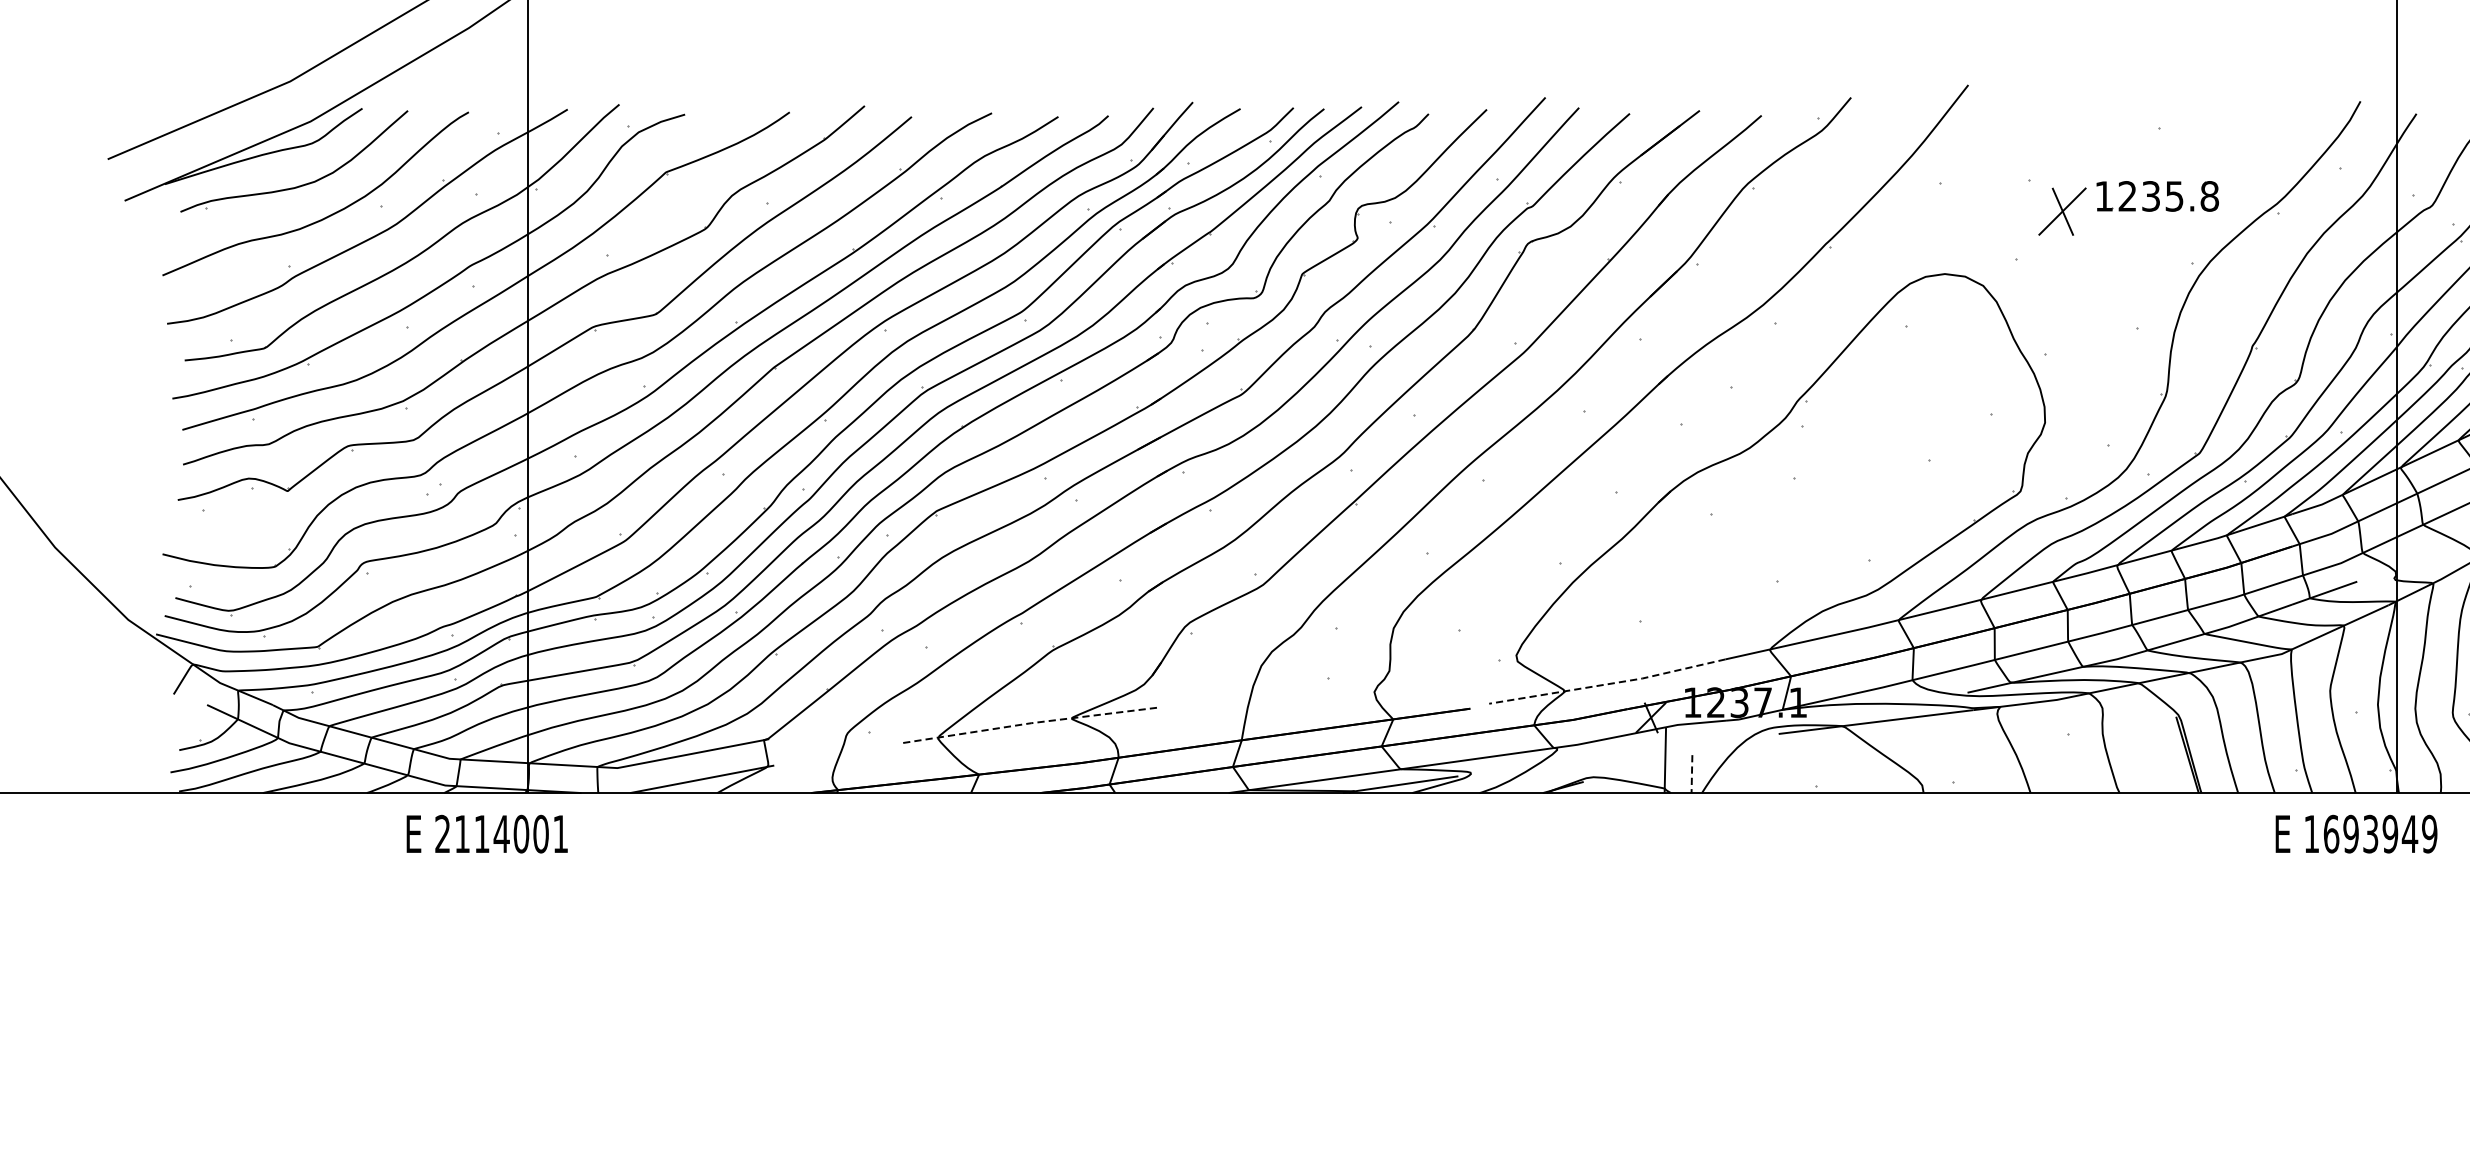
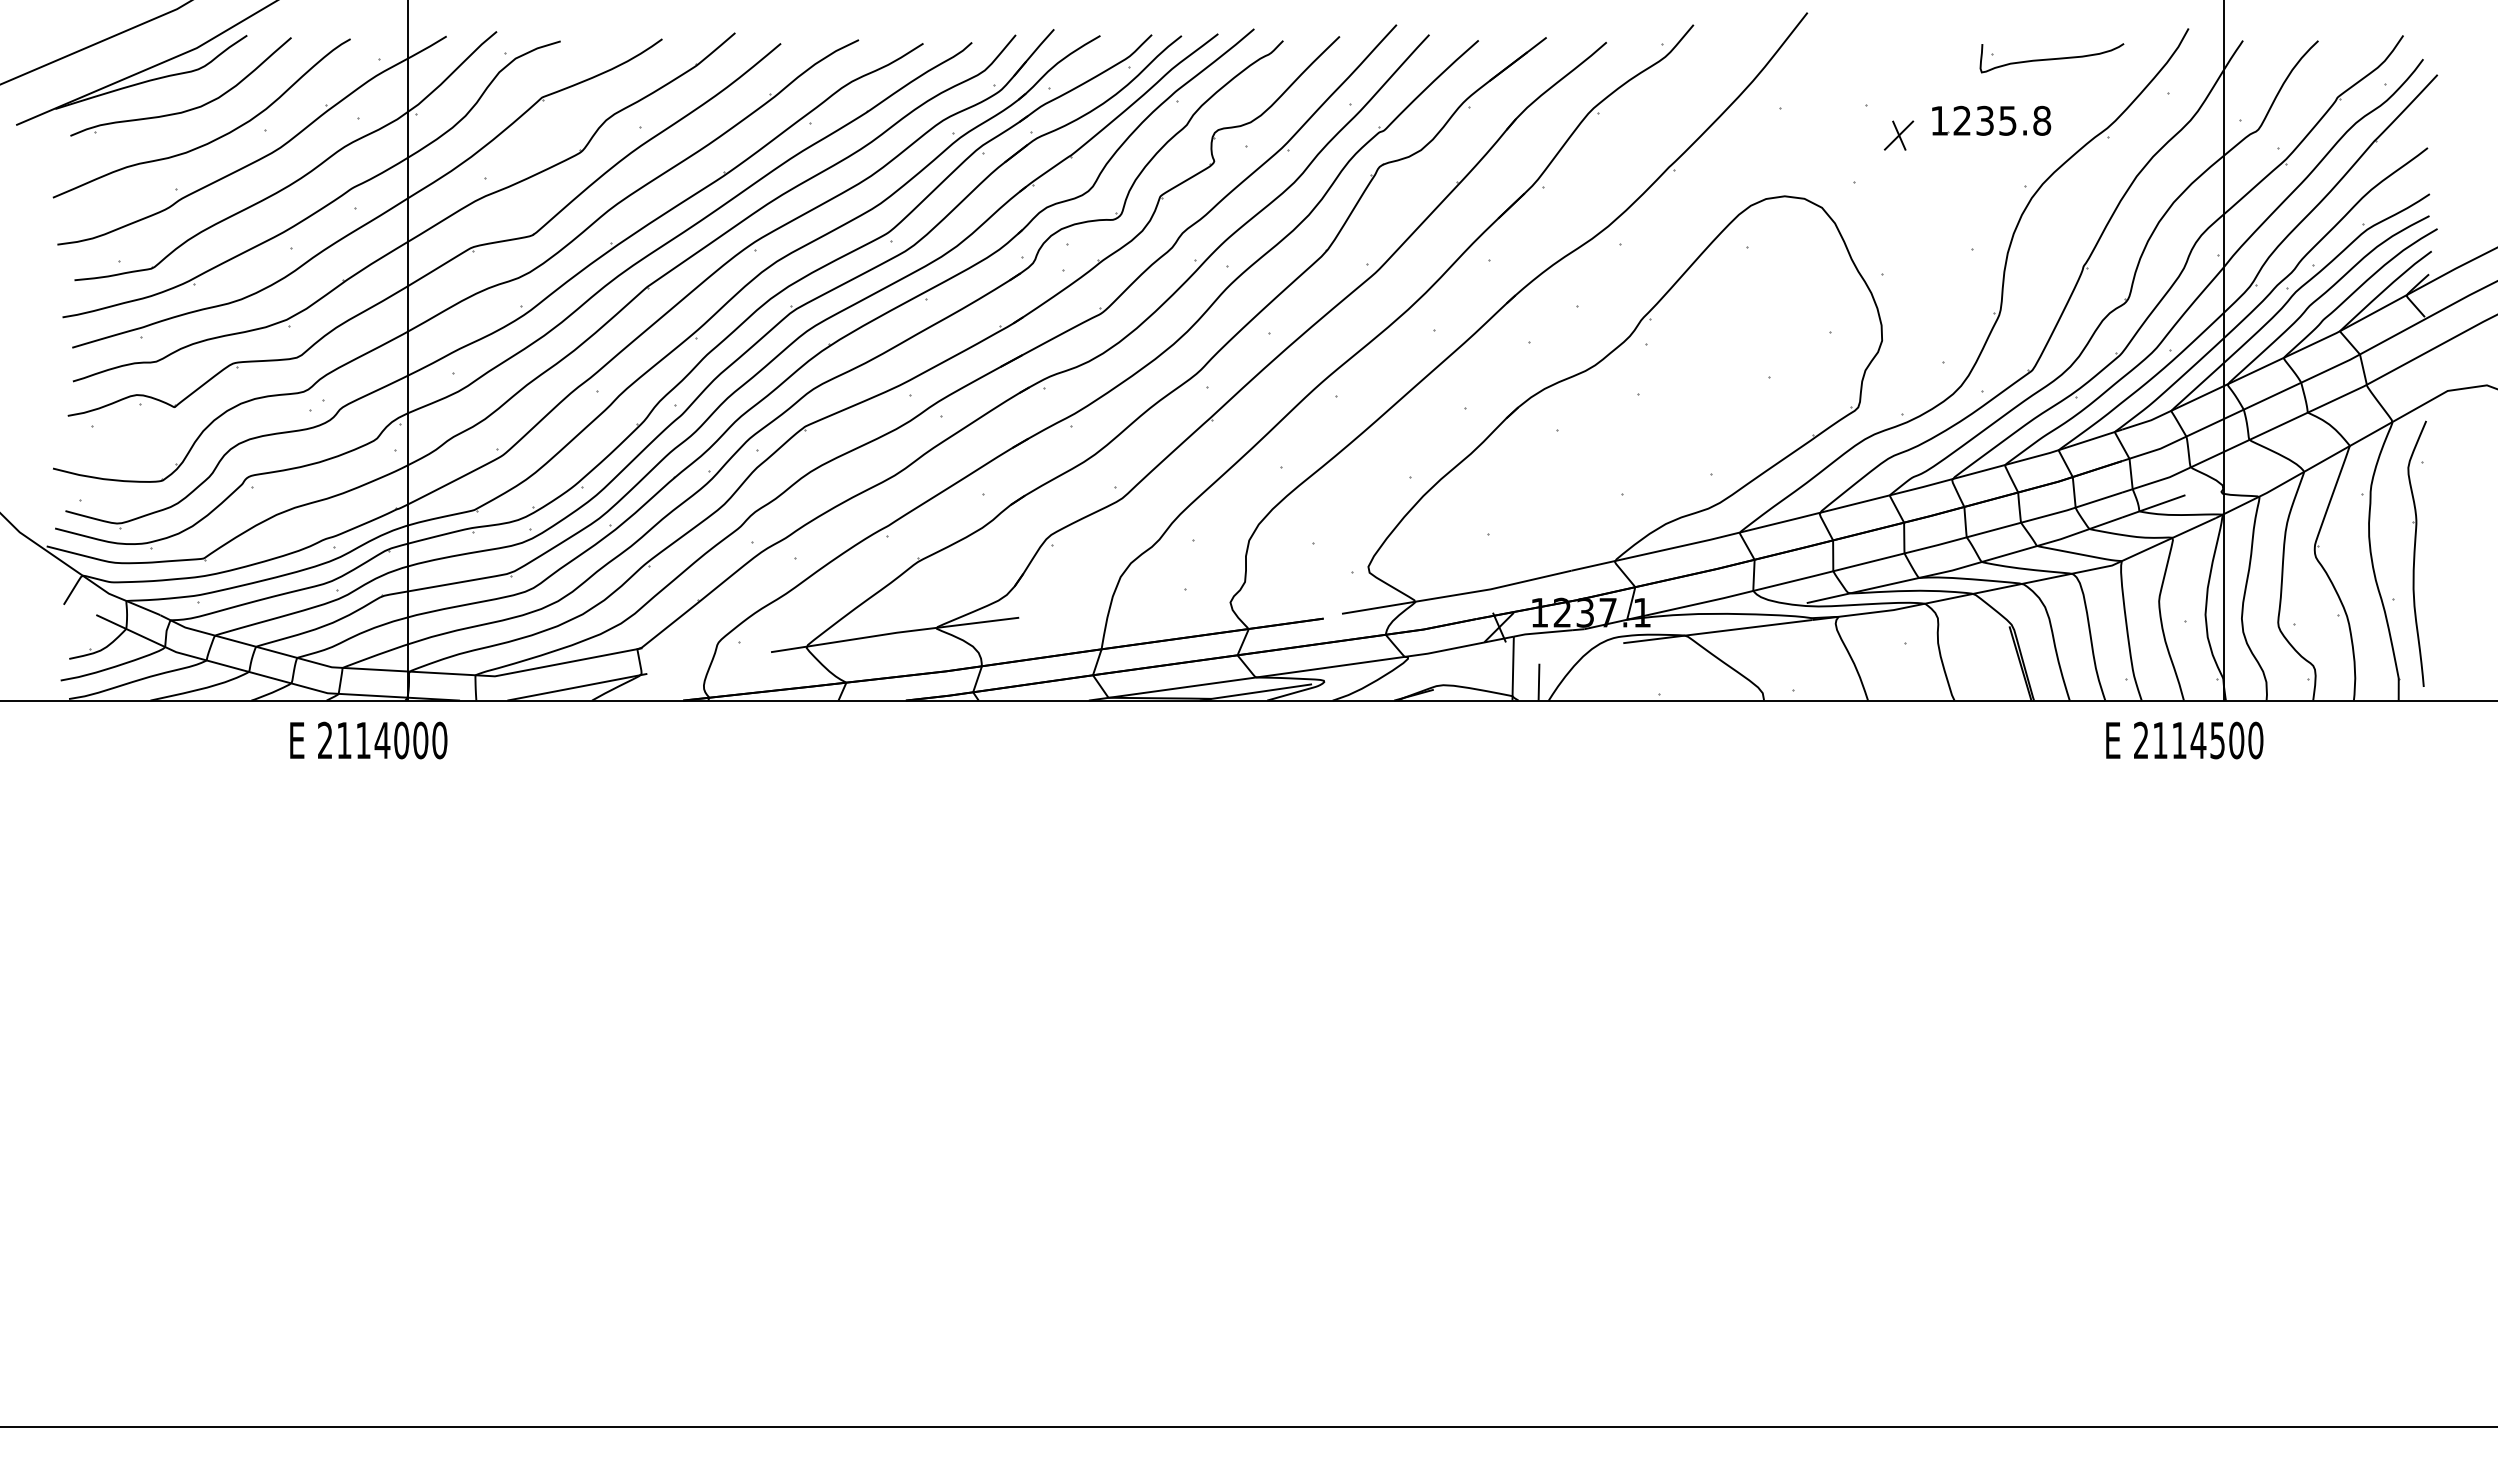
curve: (2219, 132) -> (2051, 58), added
part: (2061, 211) -> (1898, 135), size x0.62
line: (1608, 683) -> (1457, 594), dashed -> solid
line: (1029, 724) -> (895, 633), dashed -> solid
line: (1692, 774) -> (1539, 682), dashed -> solid
text: (560, 834) -> (439, 740), 2114001 -> 2114000
text: (2370, 834) -> (2198, 740), 1693949 -> 2114500

